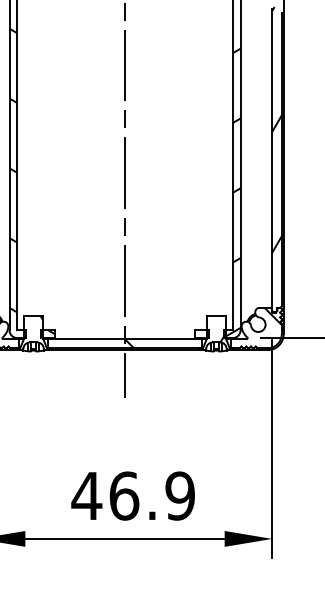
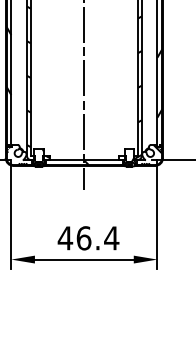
text: (179, 496) -> (111, 238), 46.9 -> 46.4

